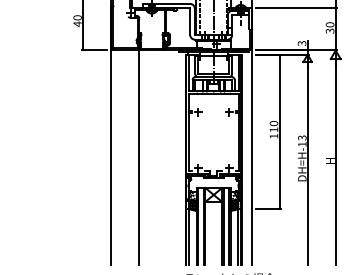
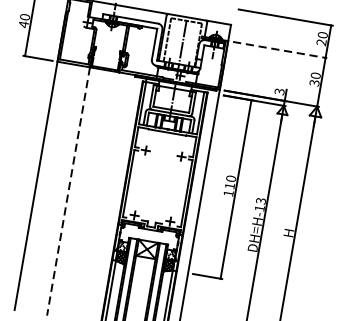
line: (296, 8) -> (280, 50), solid -> dashed
line: (139, 158) -> (68, 192), solid -> dashed

